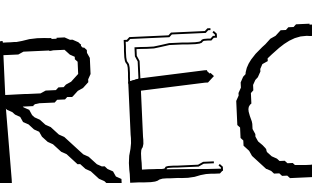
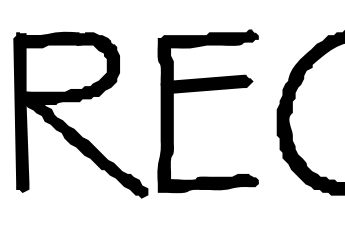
fill: (170, 55) -> (207, 57), added
fill: (180, 167) -> (213, 178), added

